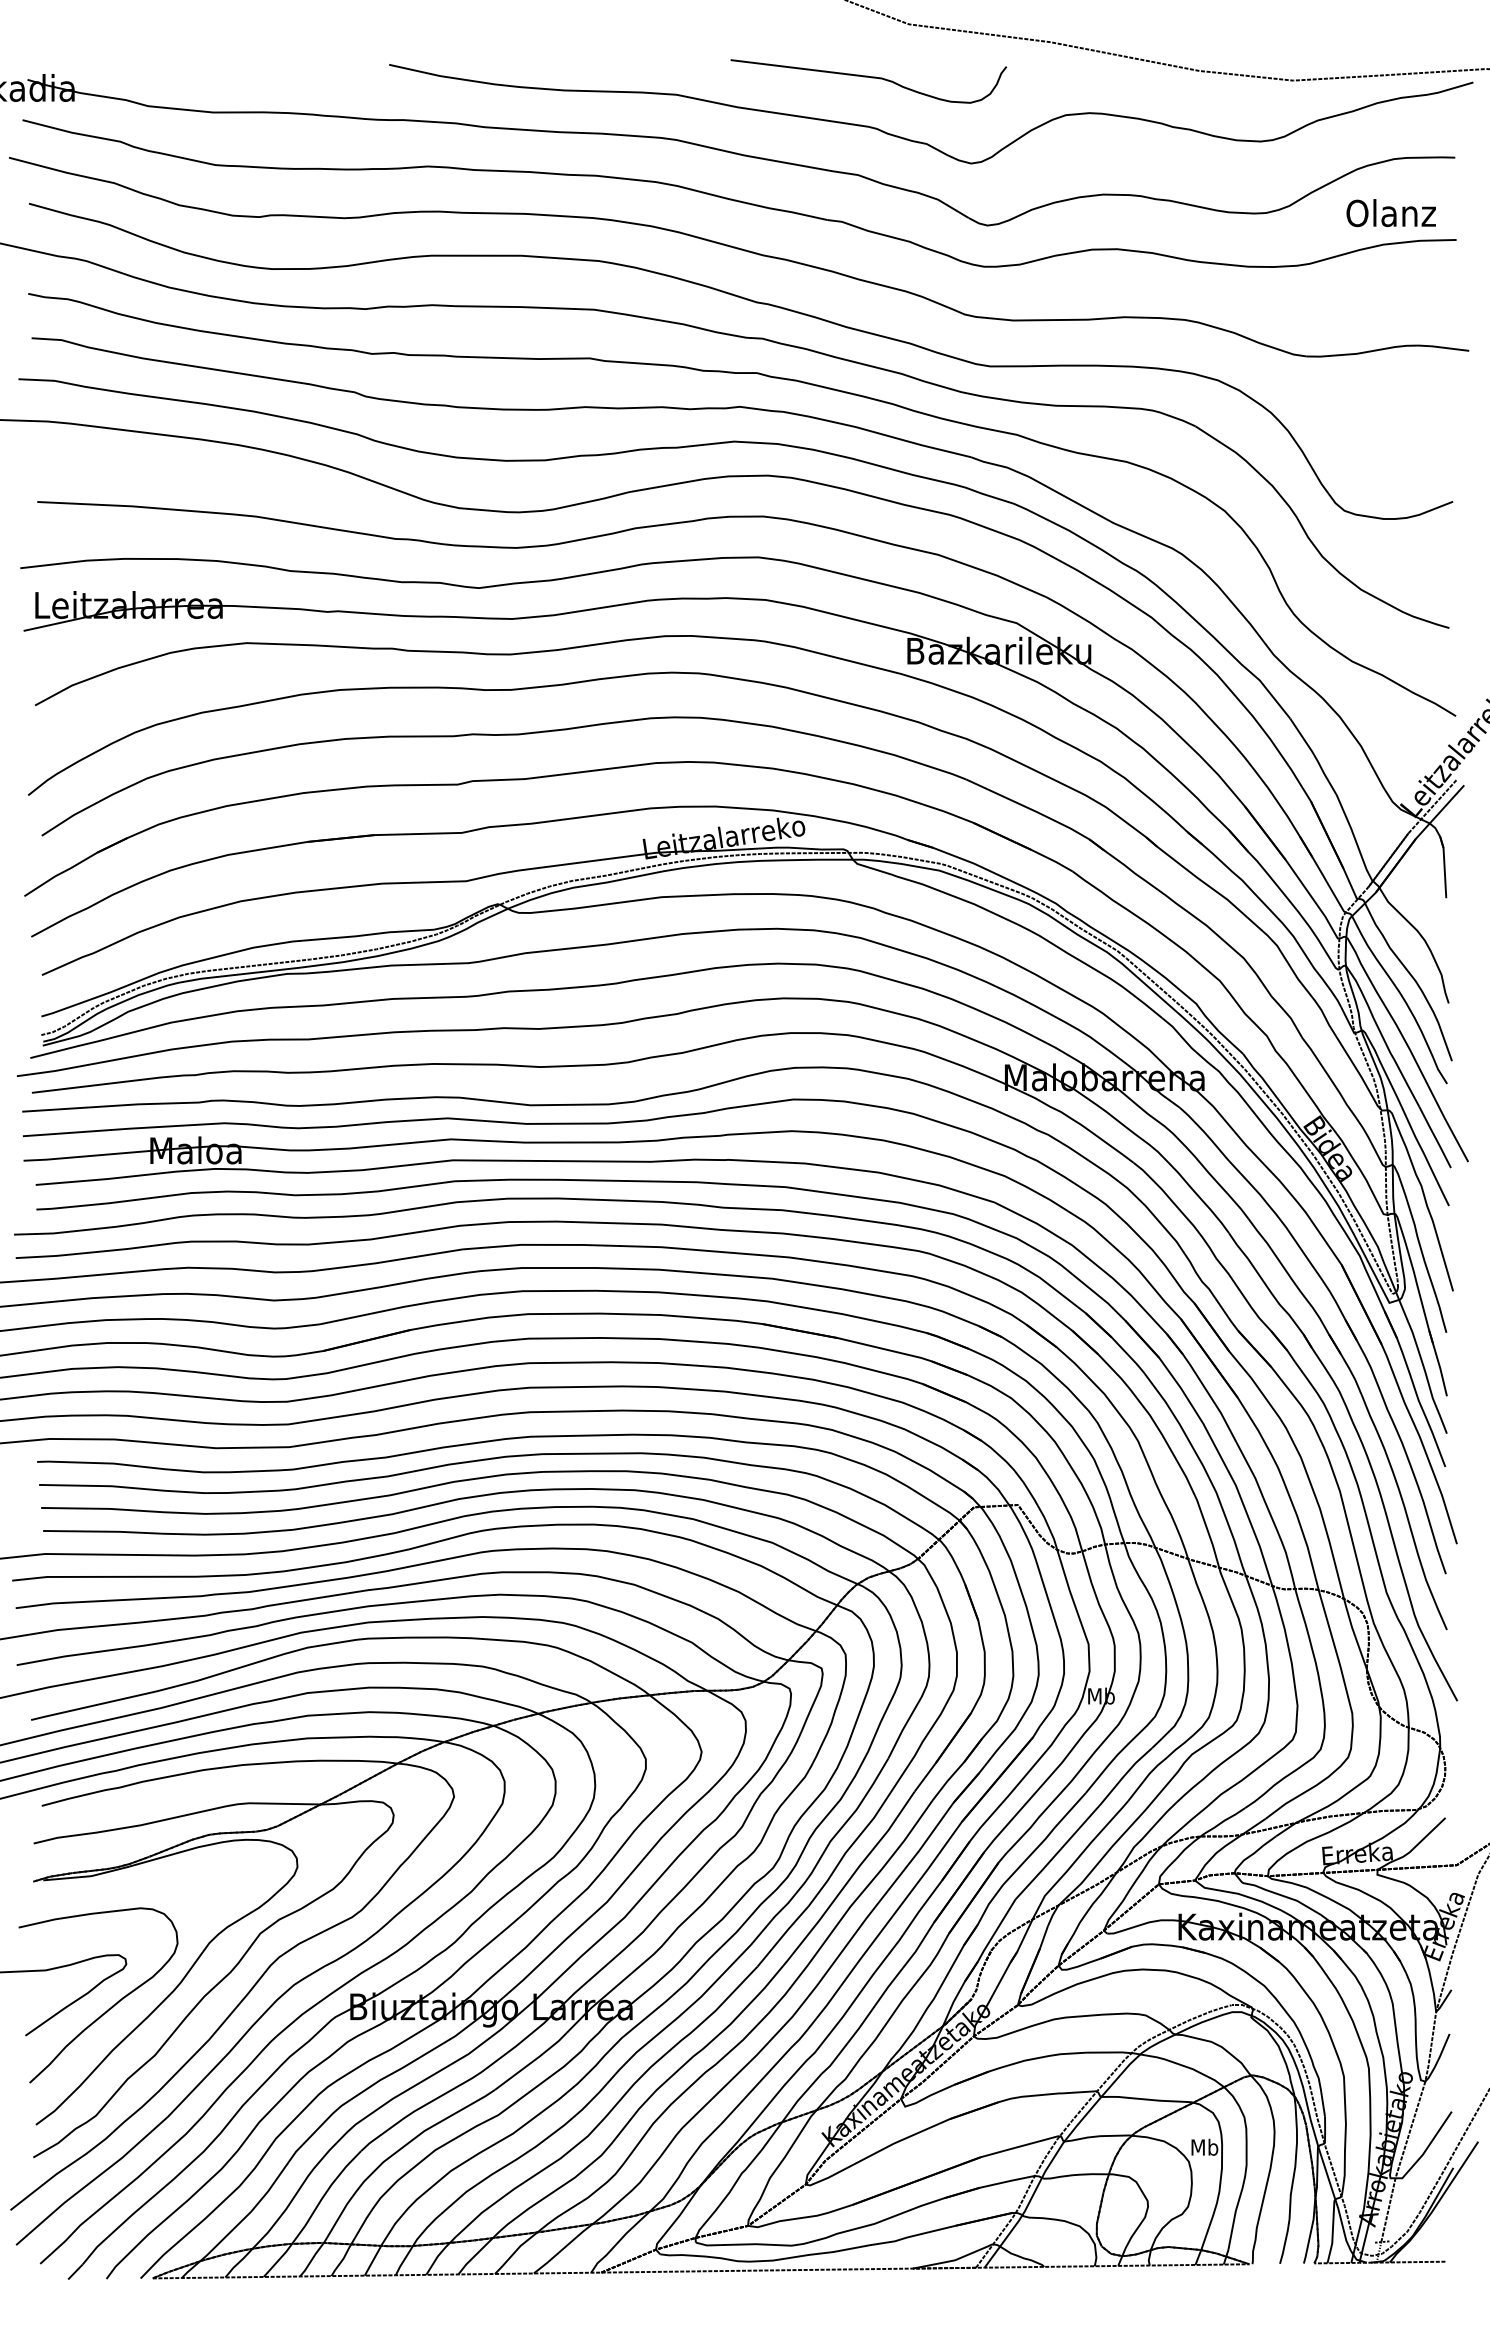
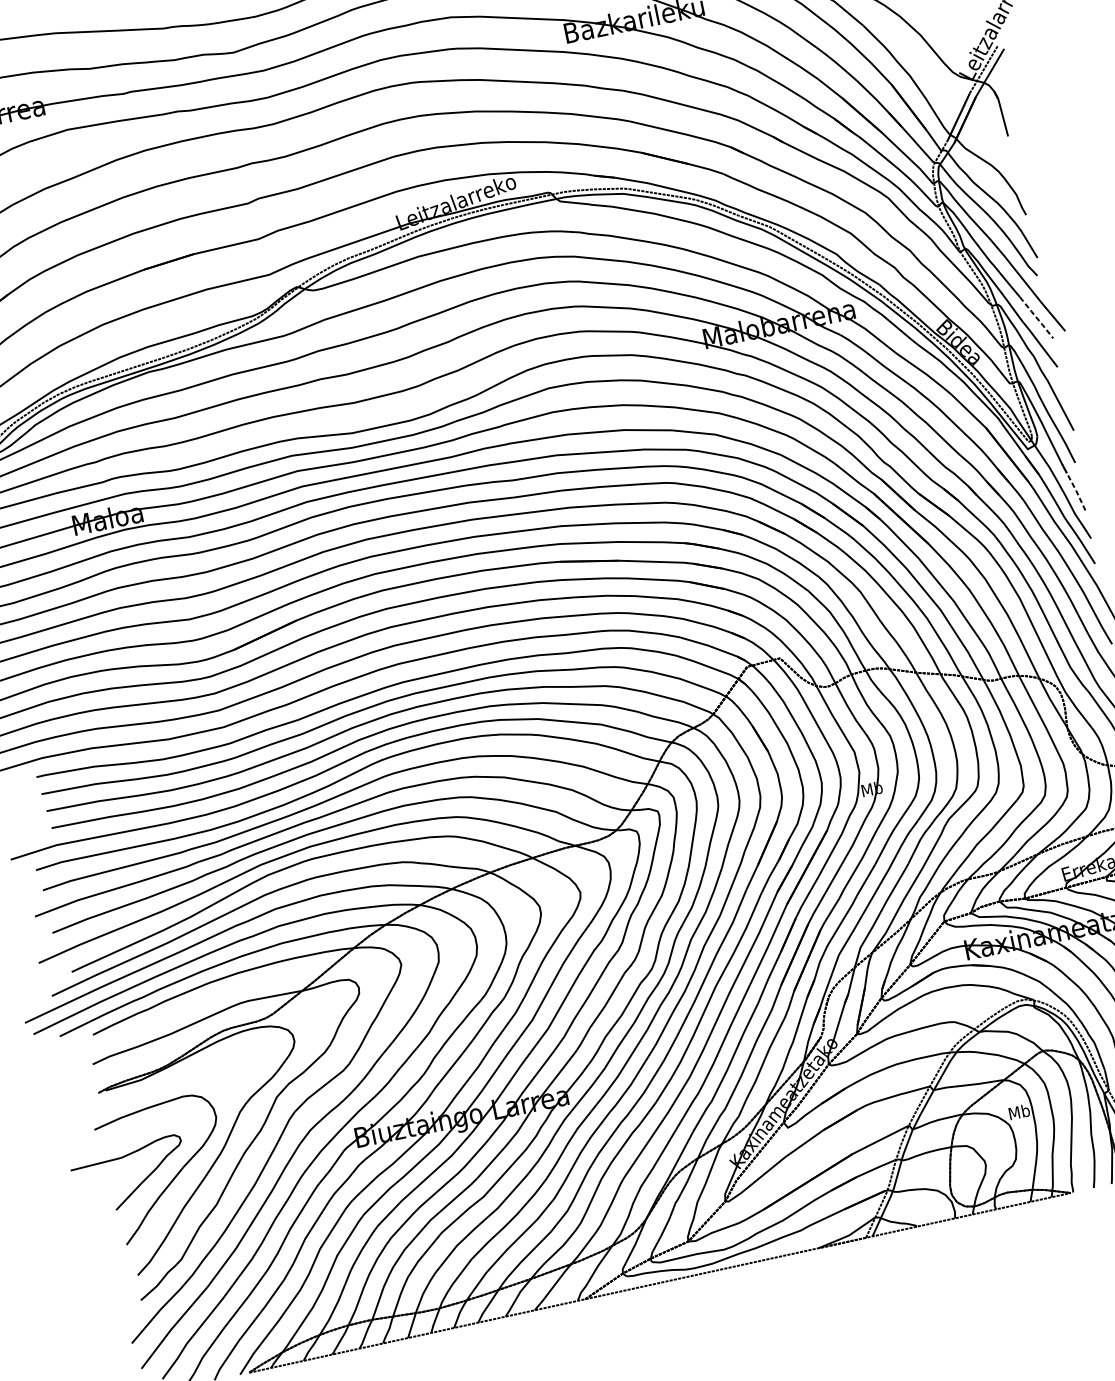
line: (1435, 1137) -> (1036, 317), solid -> dashed
line: (1438, 1362) -> (1073, 486), solid -> dashed

